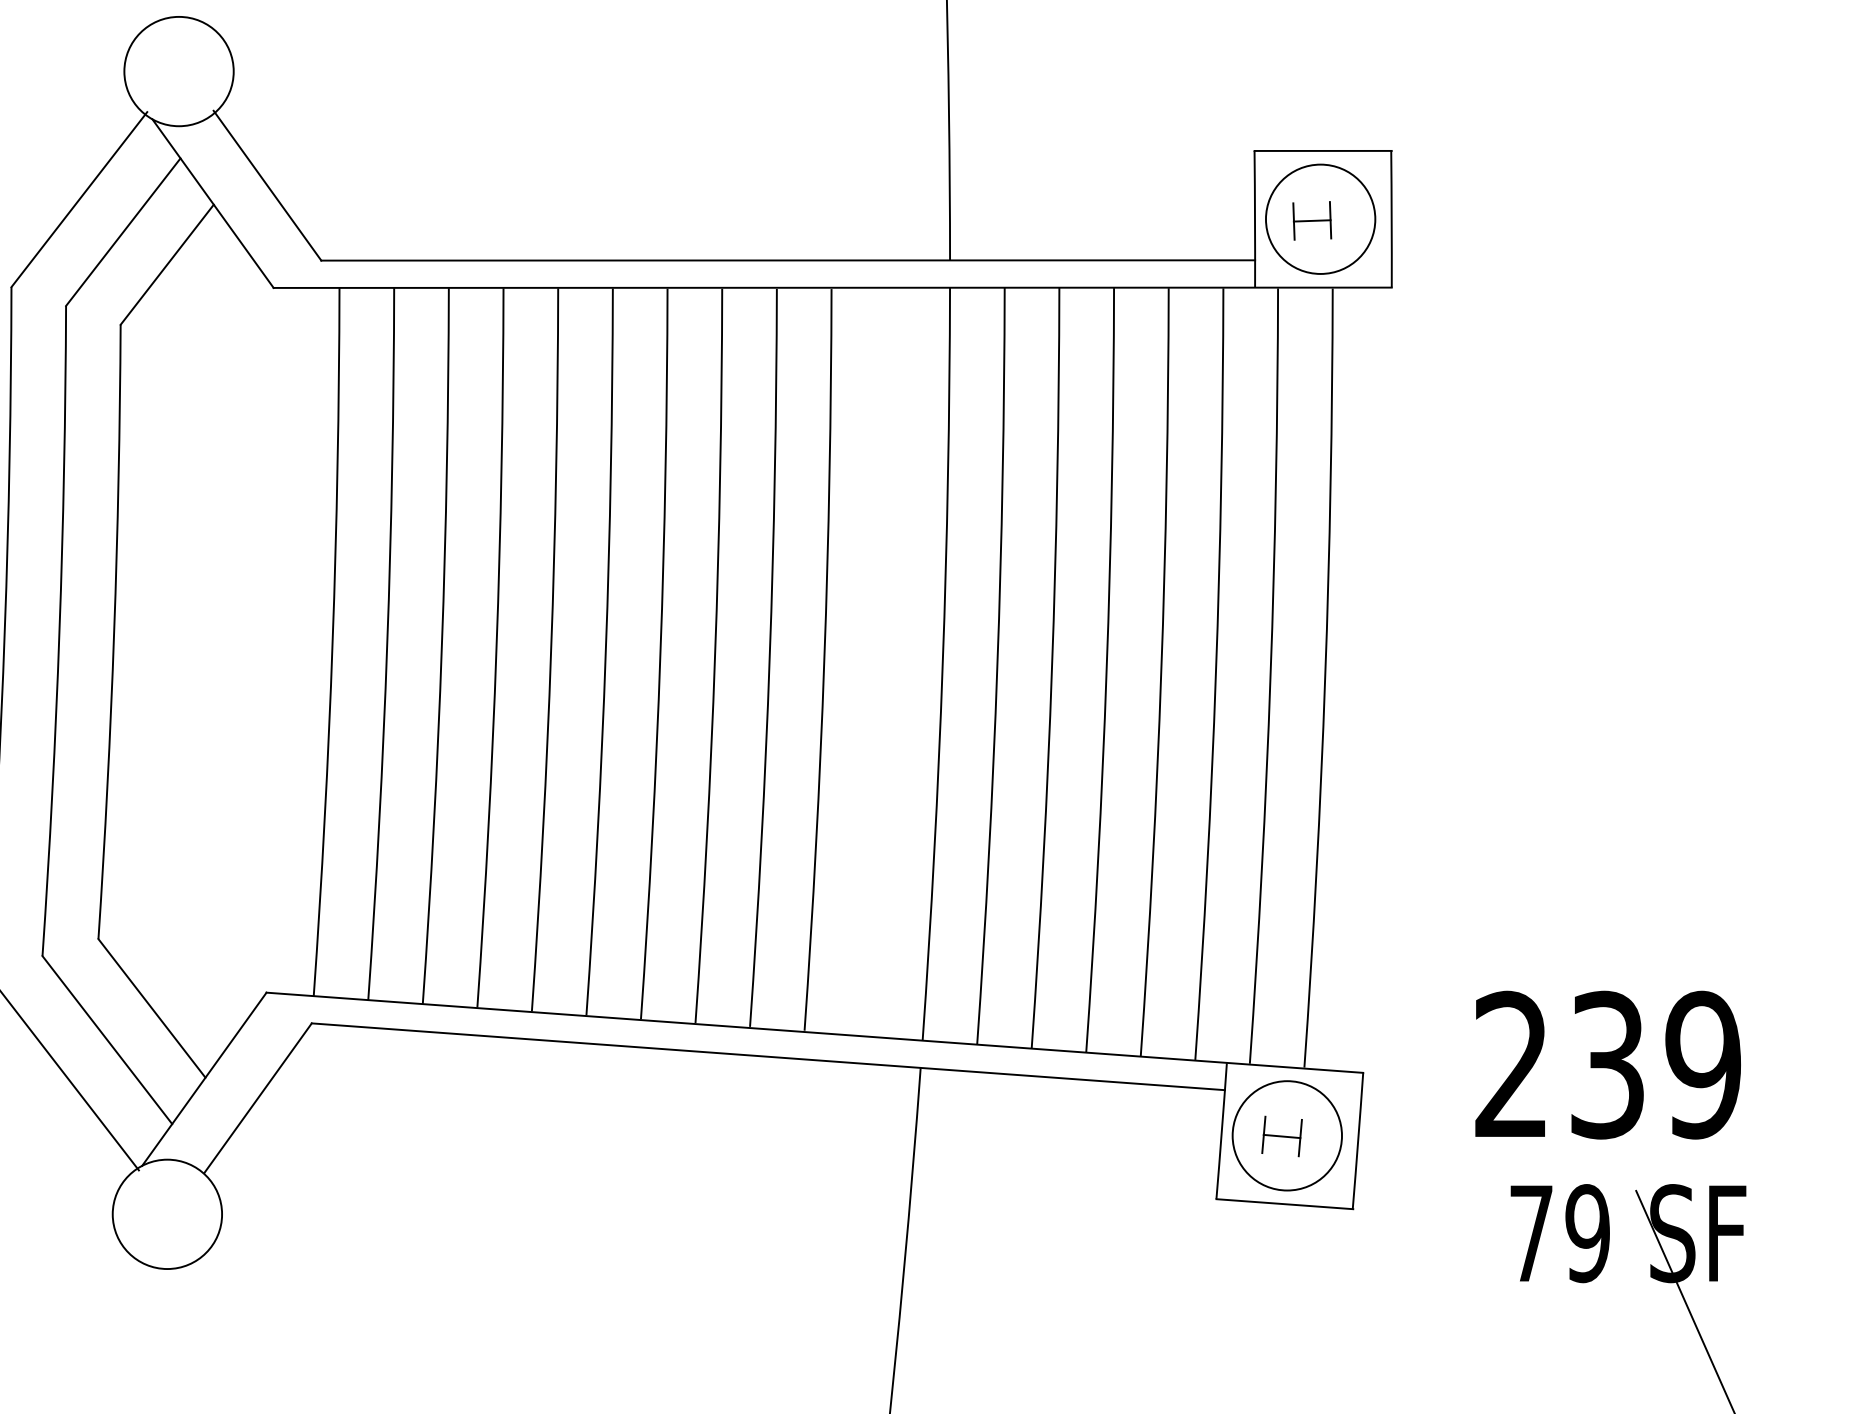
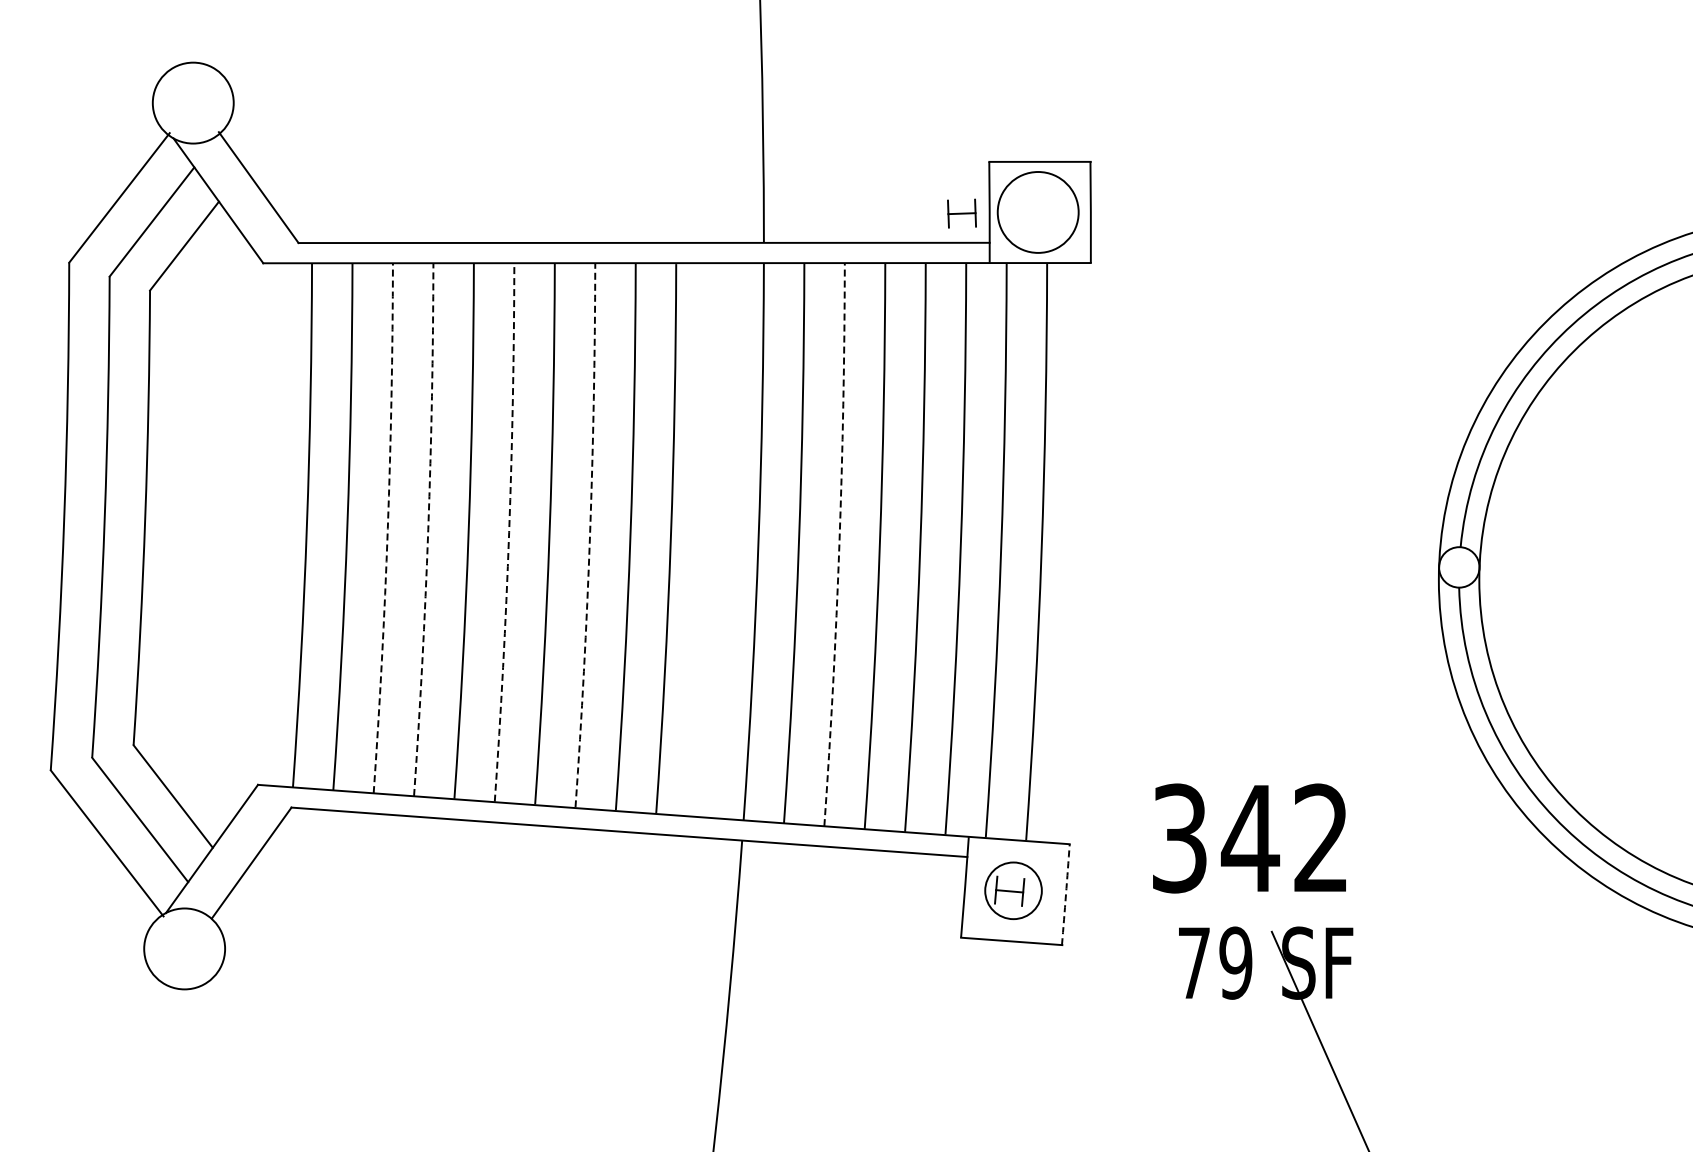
part: (1311, 220) -> (961, 213), moved
arc: (441, 646) -> (387, 528), solid -> dashed
arc: (496, 647) -> (428, 529), solid -> dashed
arc: (606, 651) -> (509, 532), solid -> dashed
arc: (715, 655) -> (590, 535), solid -> dashed
arc: (1052, 667) -> (839, 544), solid -> dashed
text: (1607, 1065) -> (1250, 838), 239 -> 342
circle: (1287, 1135) -> (1013, 890), size x0.7
arc: (1358, 1140) -> (1066, 894), solid -> dashed

